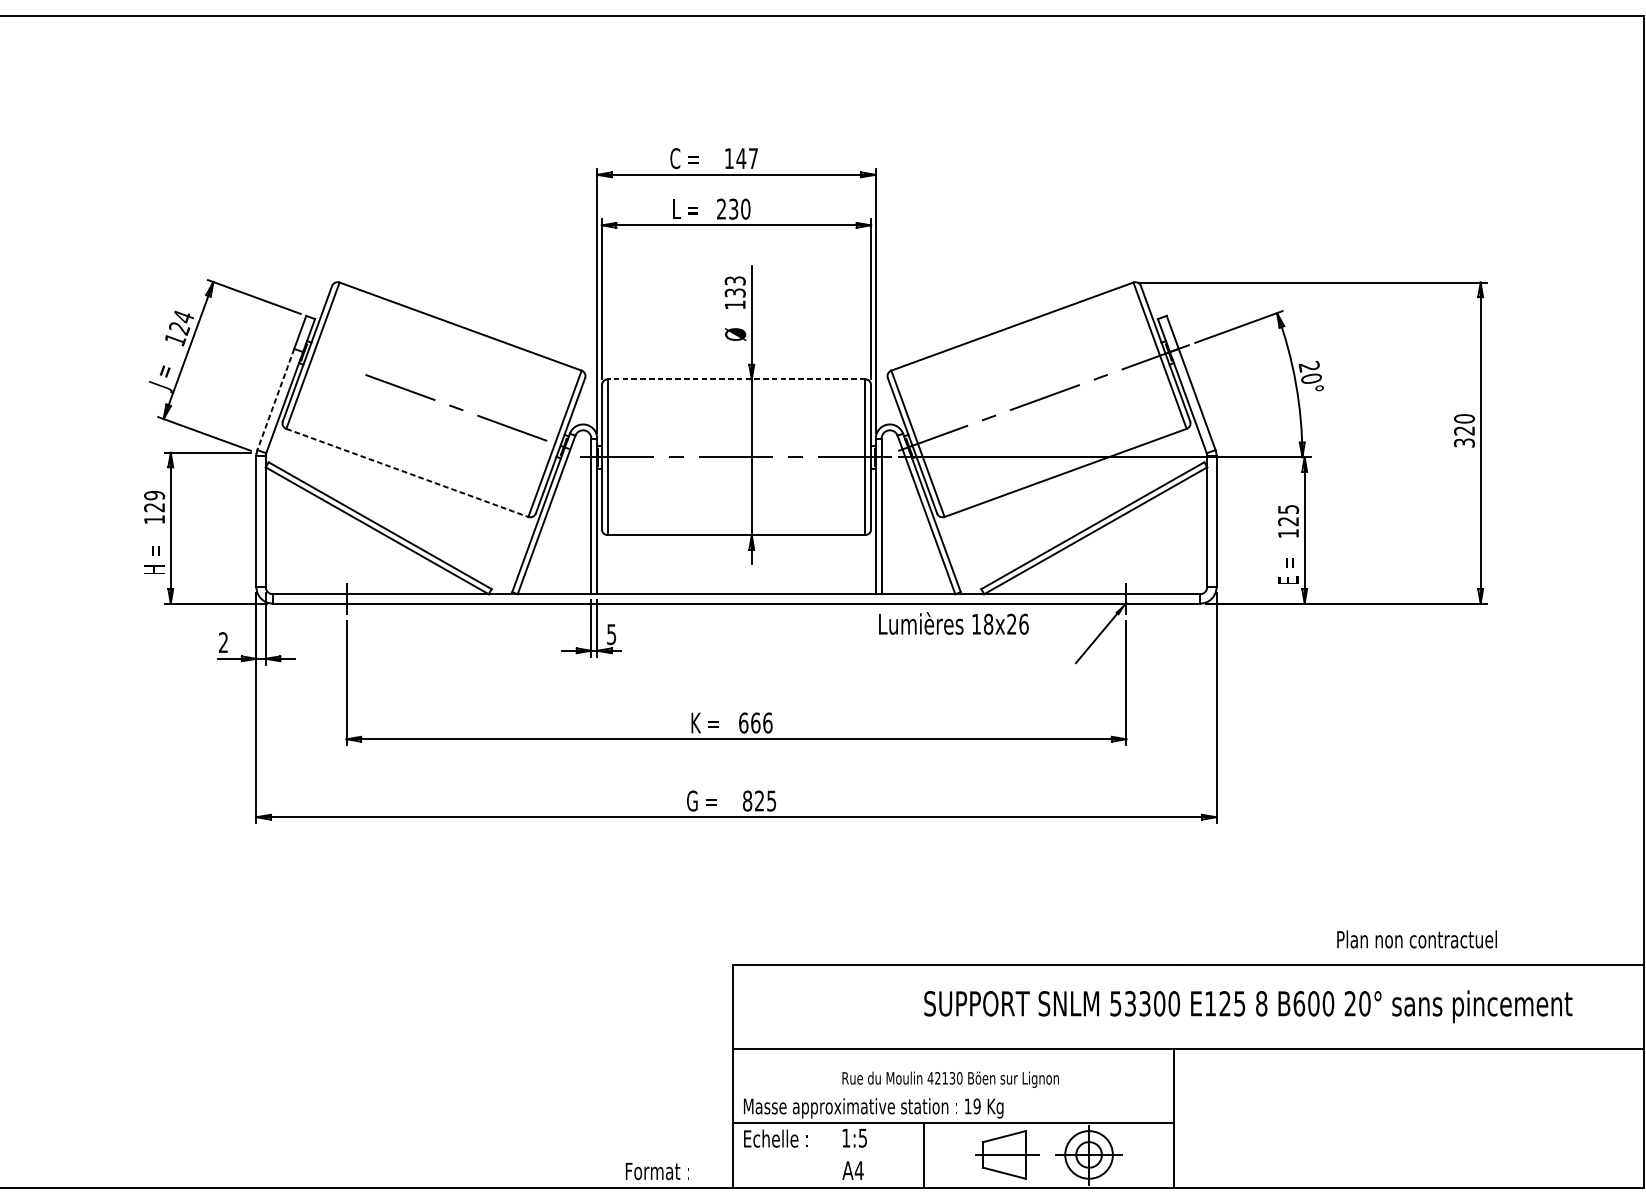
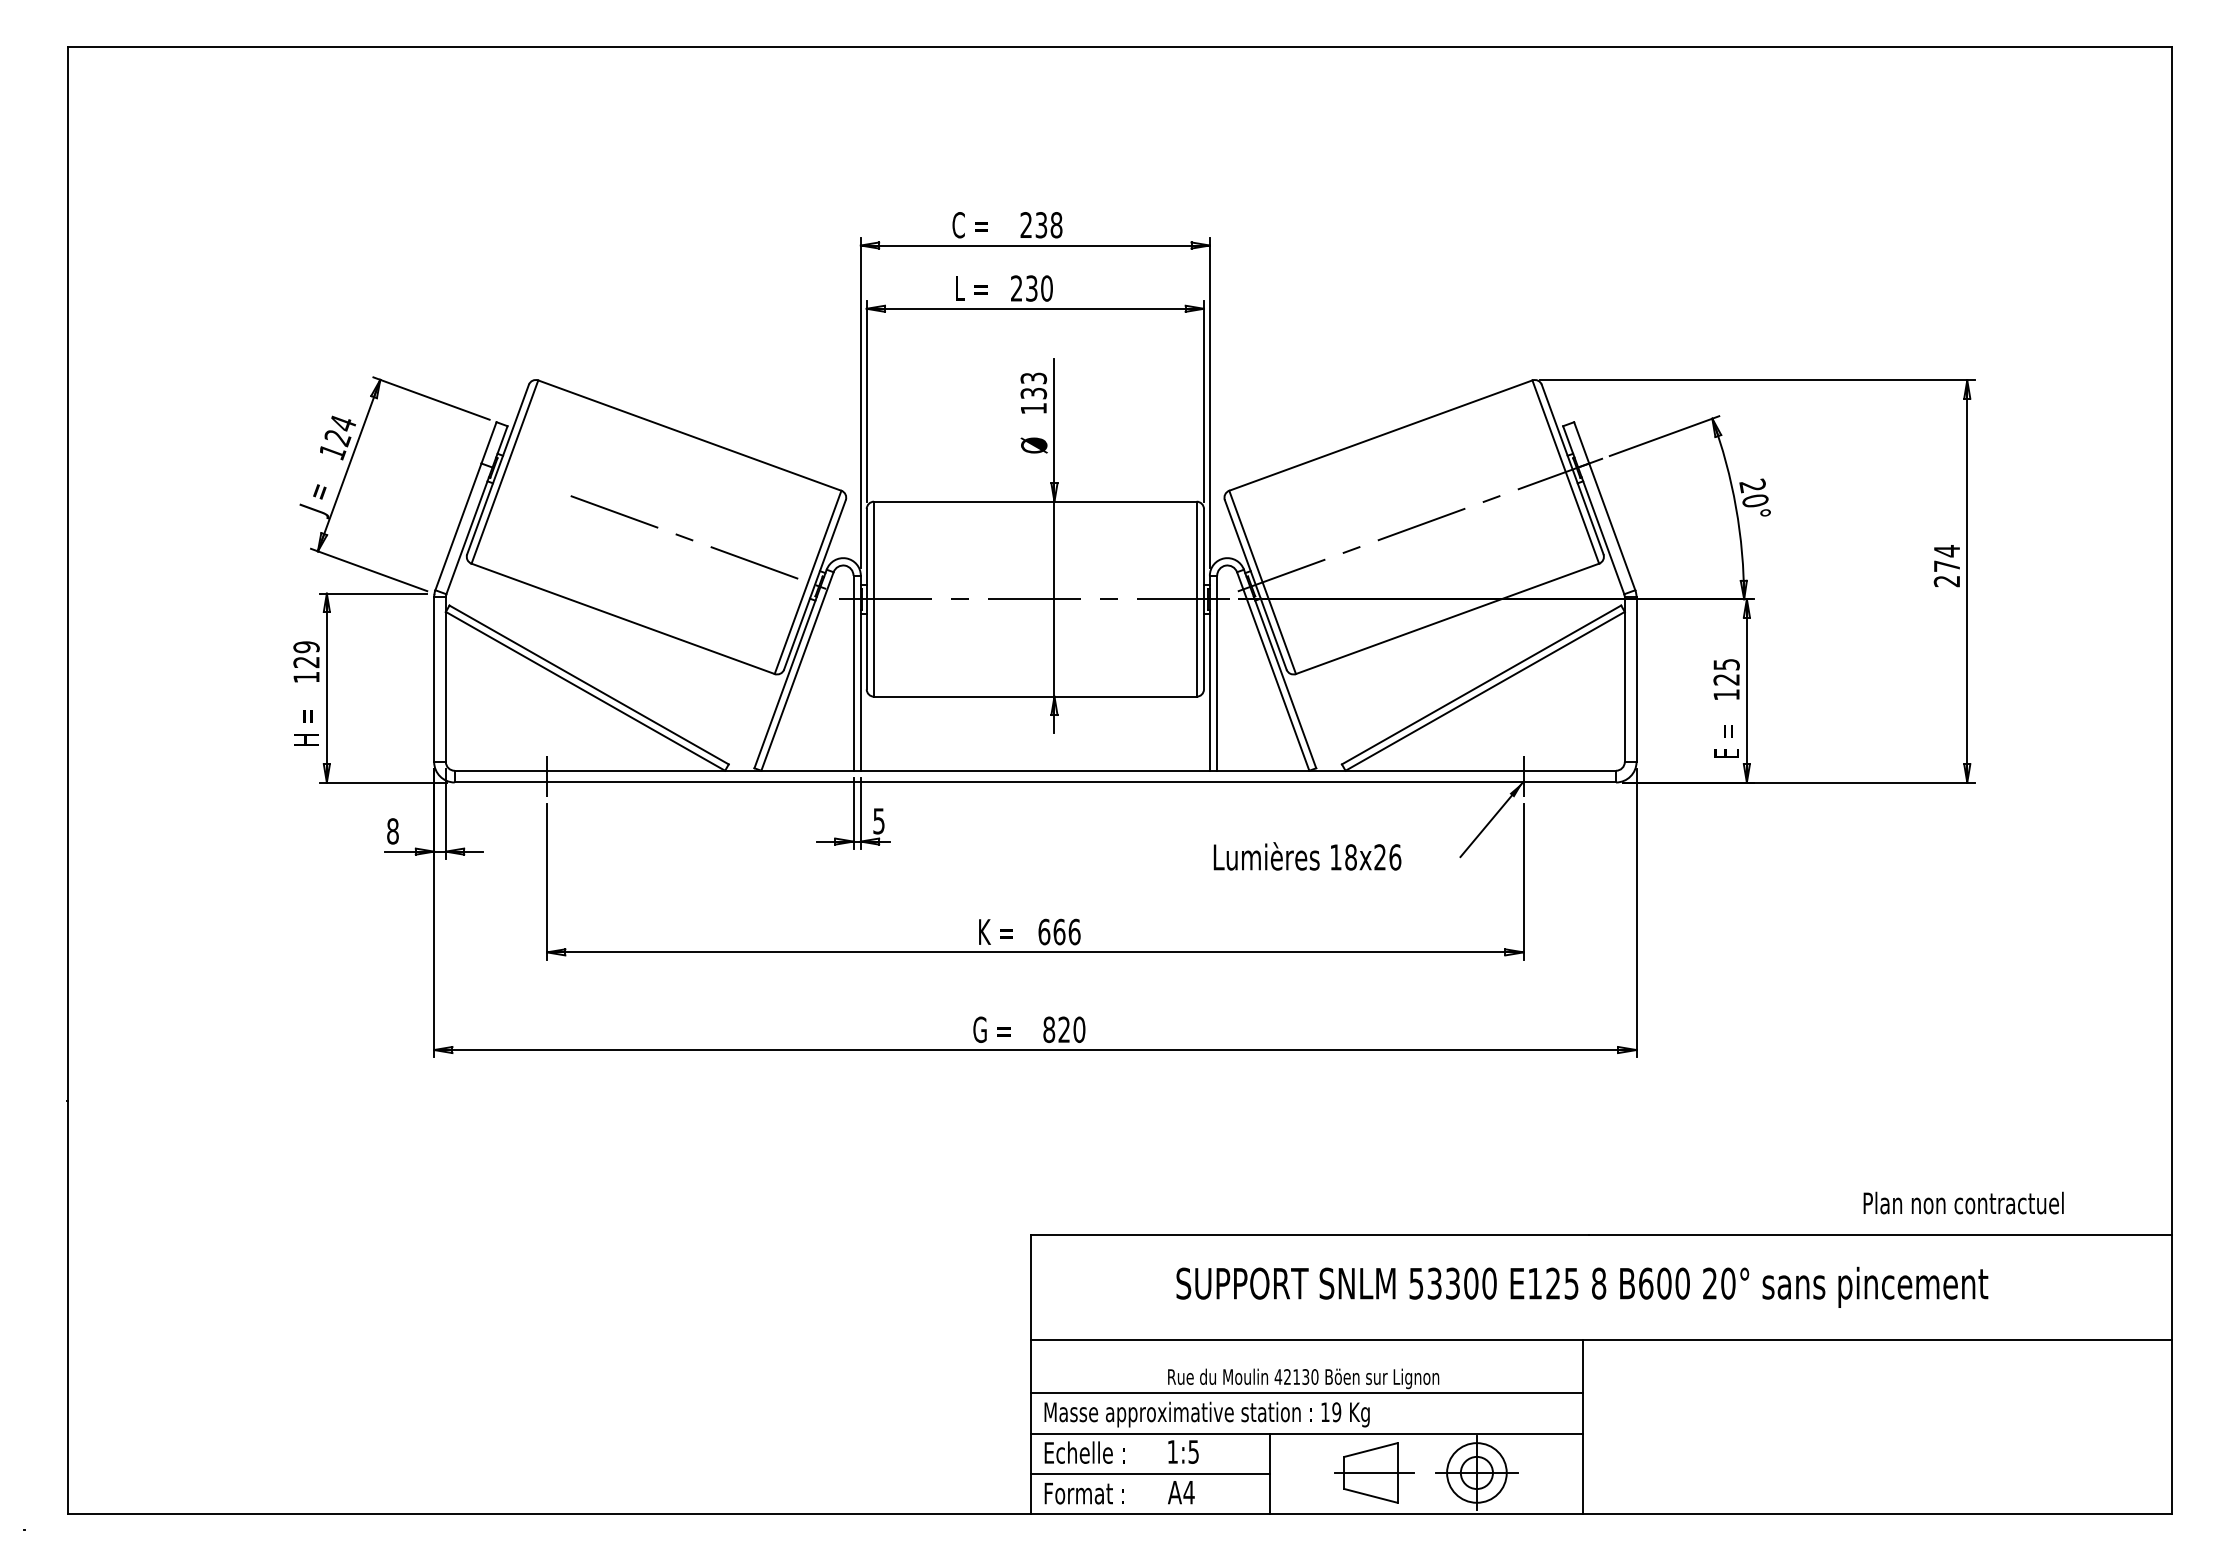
text: (741, 158) -> (1041, 225), 147 -> 238
line: (735, 379) -> (1034, 501), dashed -> solid
line: (275, 399) -> (458, 527), dashed -> solid
text: (1464, 431) -> (1946, 566), 320 -> 274
line: (407, 473) -> (623, 619), dashed -> solid
text: (953, 623) -> (1307, 856), moved
text: (223, 642) -> (392, 831), 2 -> 8
text: (771, 800) -> (1079, 1029), 825 -> 820
text: (1416, 938) -> (1963, 1202), moved
text: (1248, 1006) -> (1582, 1286), moved
line: (953, 1091) -> (1306, 1393), added
line: (828, 1155) -> (1150, 1473), added
text: (656, 1171) -> (1083, 1493), moved

